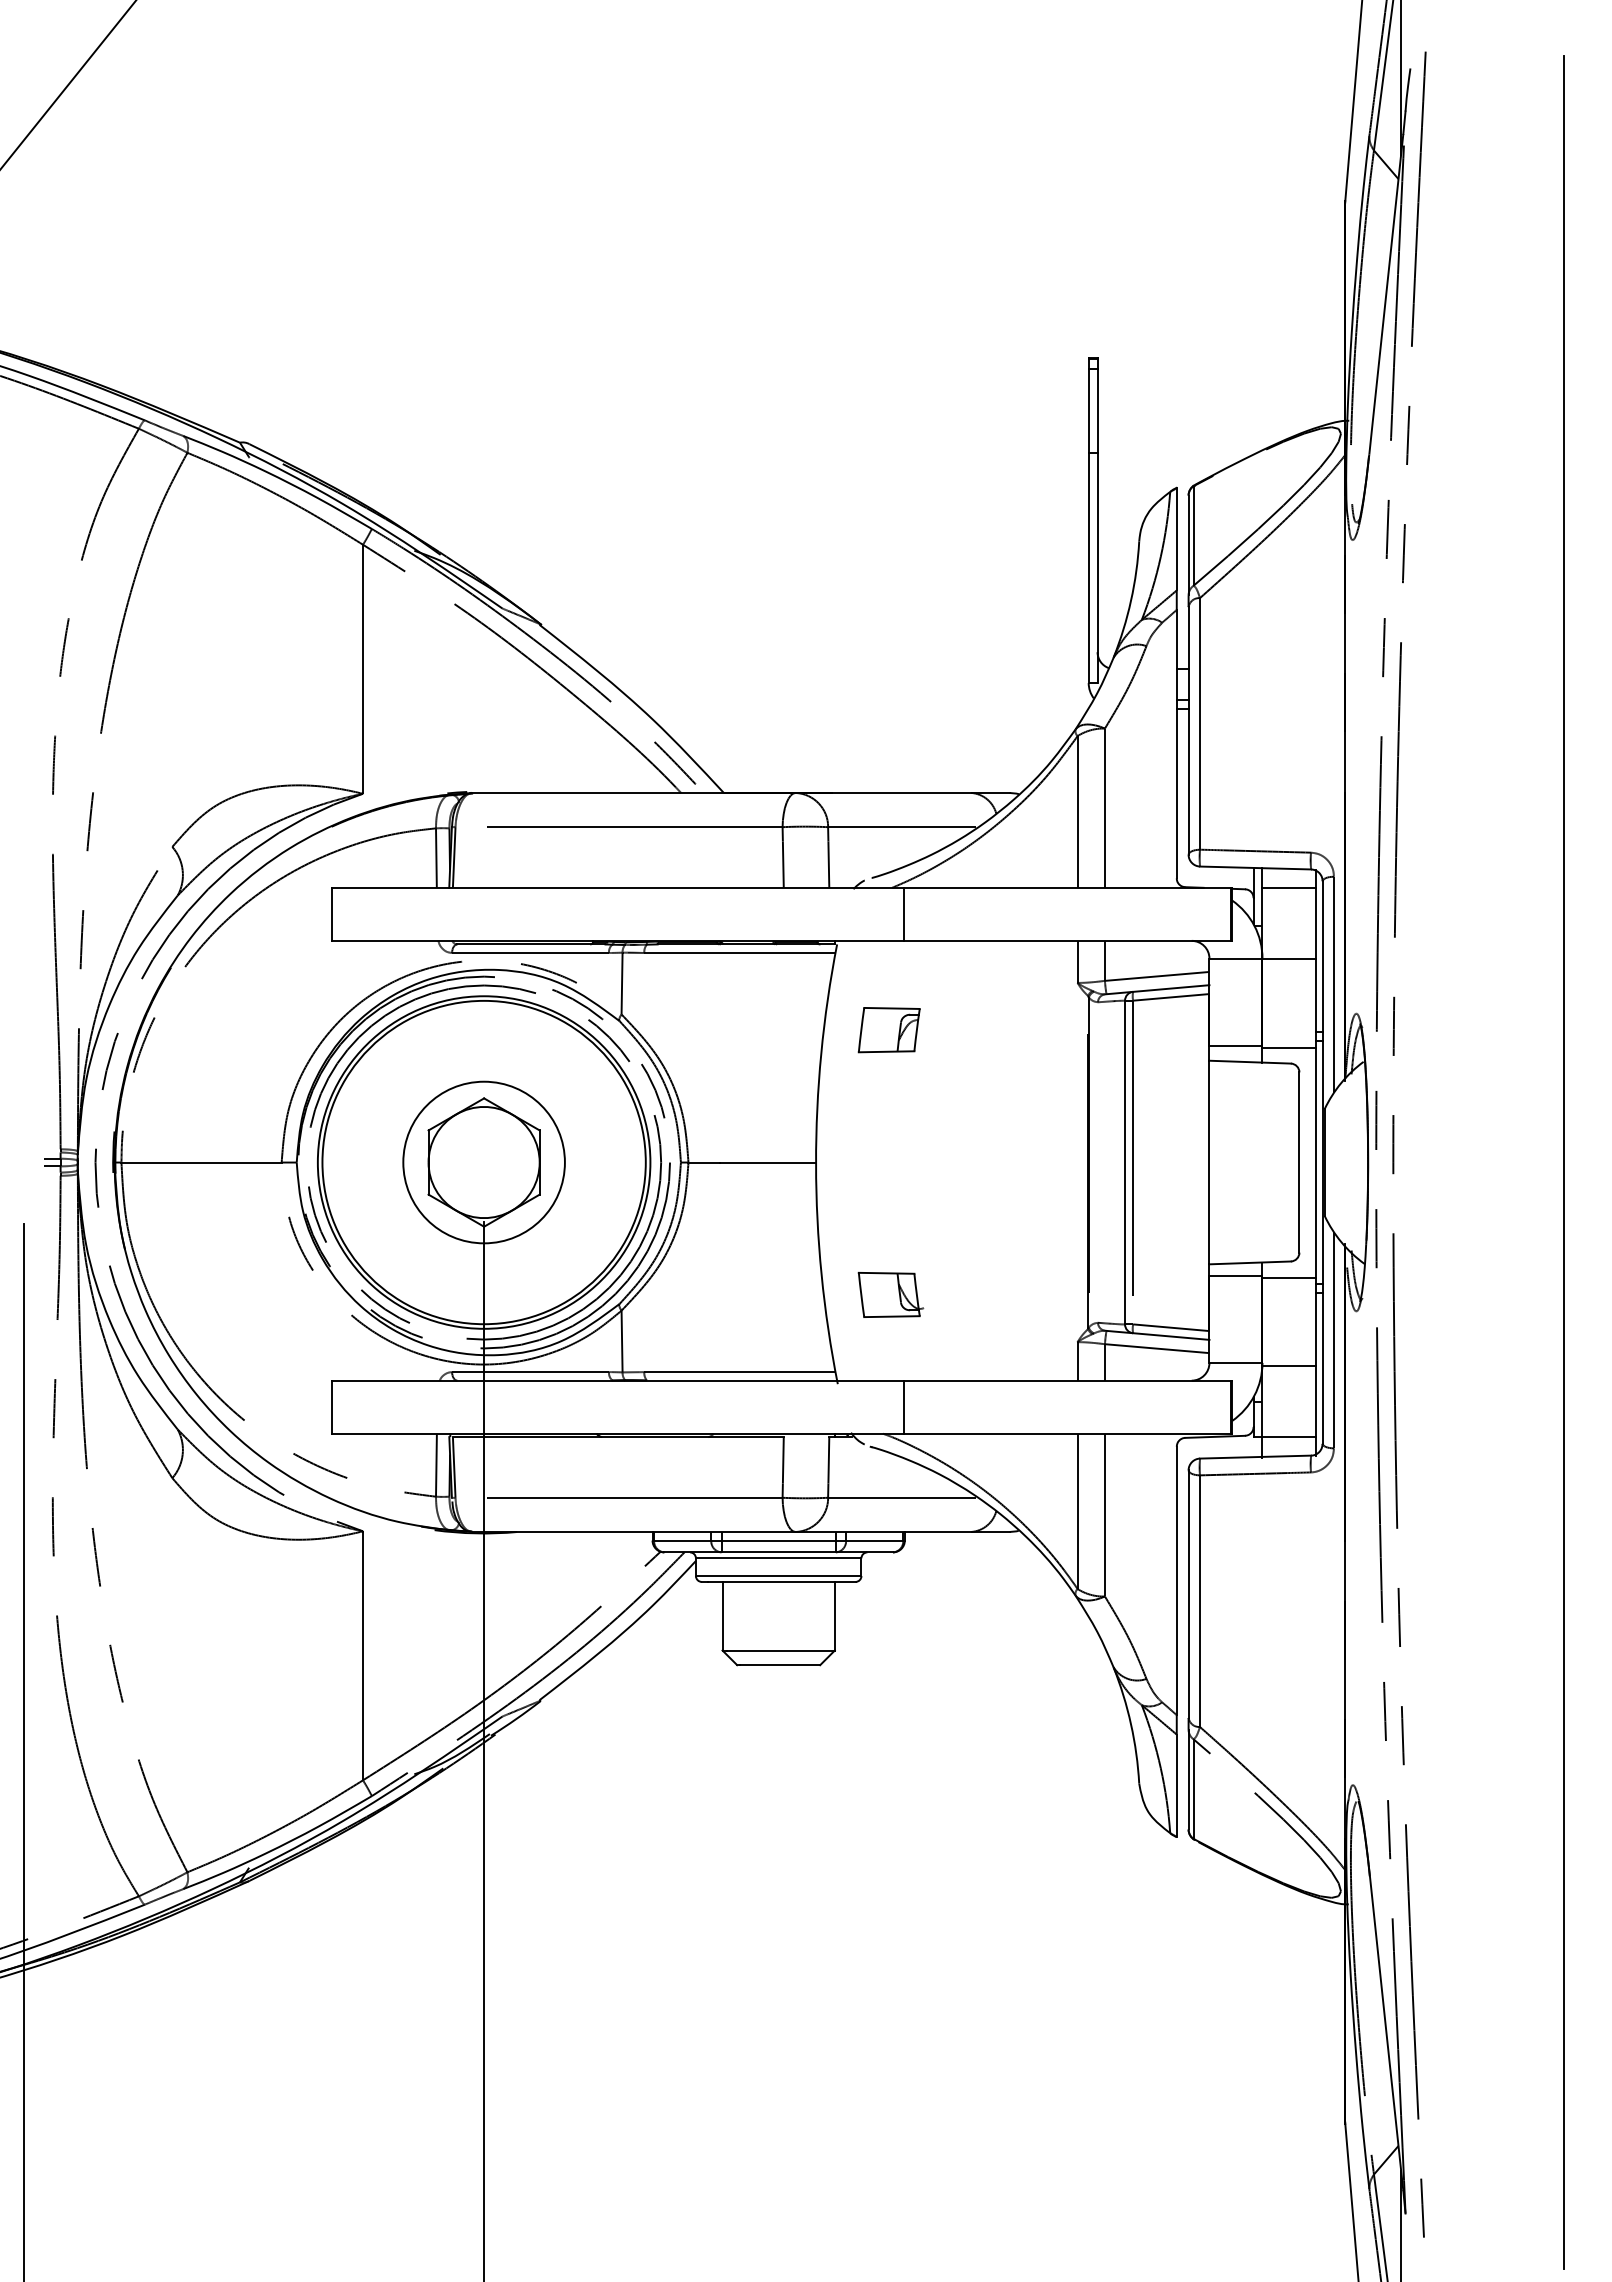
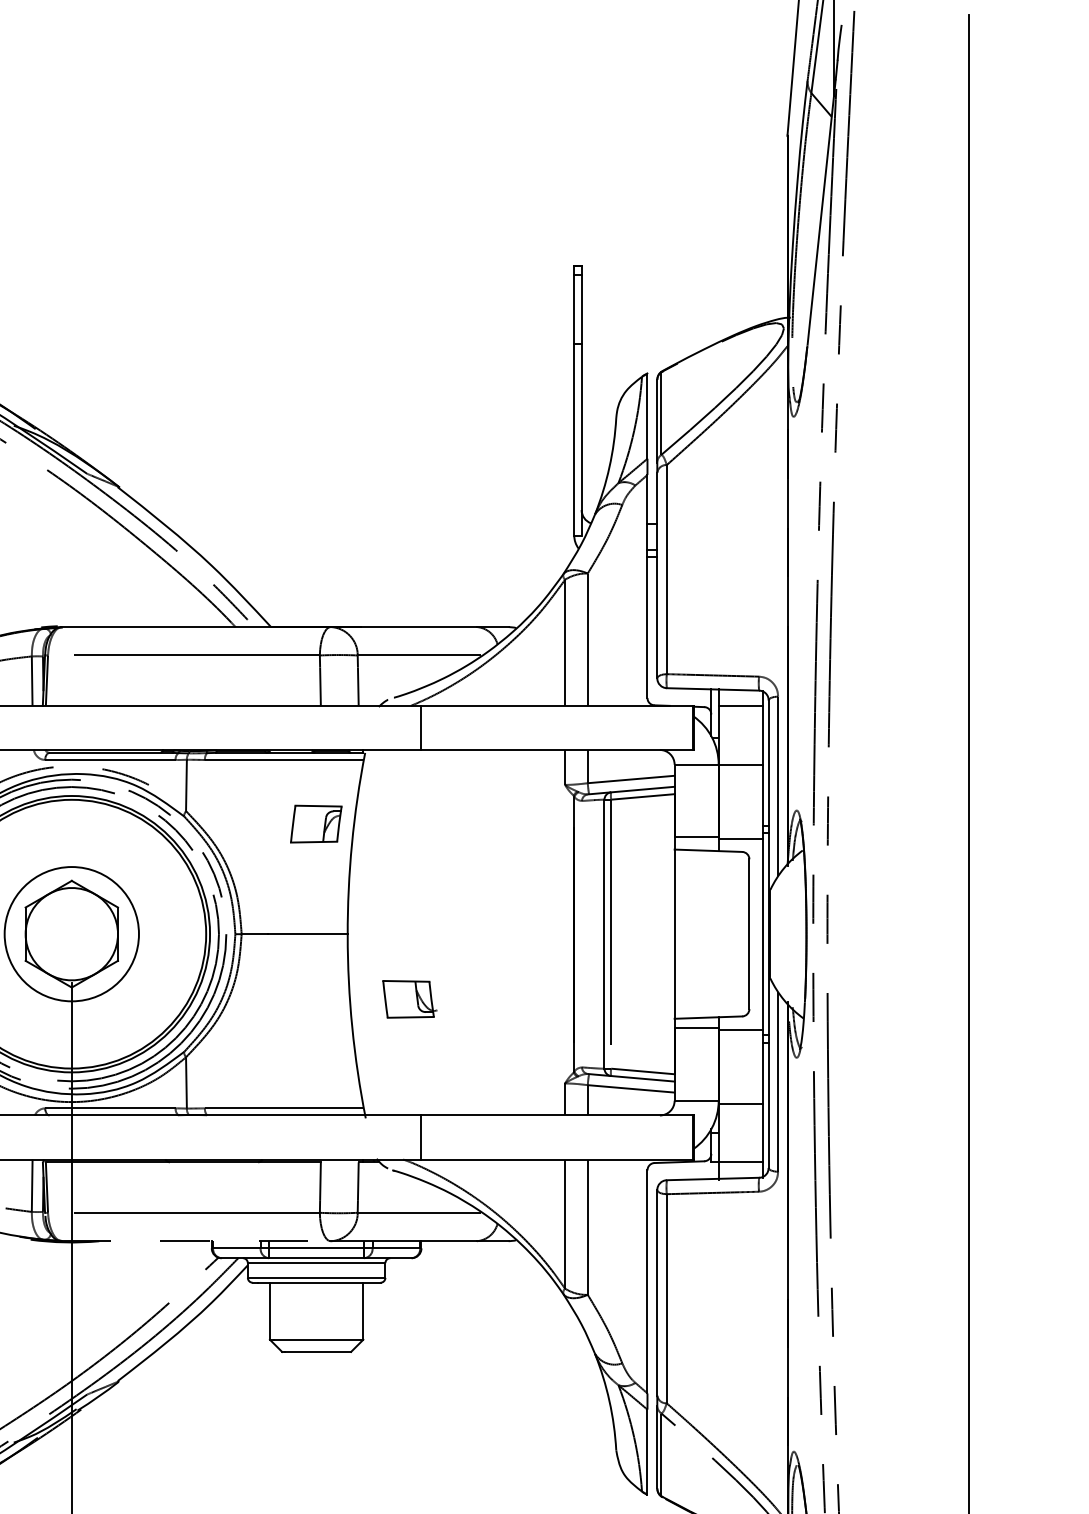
part: (888, 1030) -> (315, 824), moved
part: (890, 1294) -> (409, 998), moved
line: (634, 1532) -> (196, 1241), solid -> dashed

